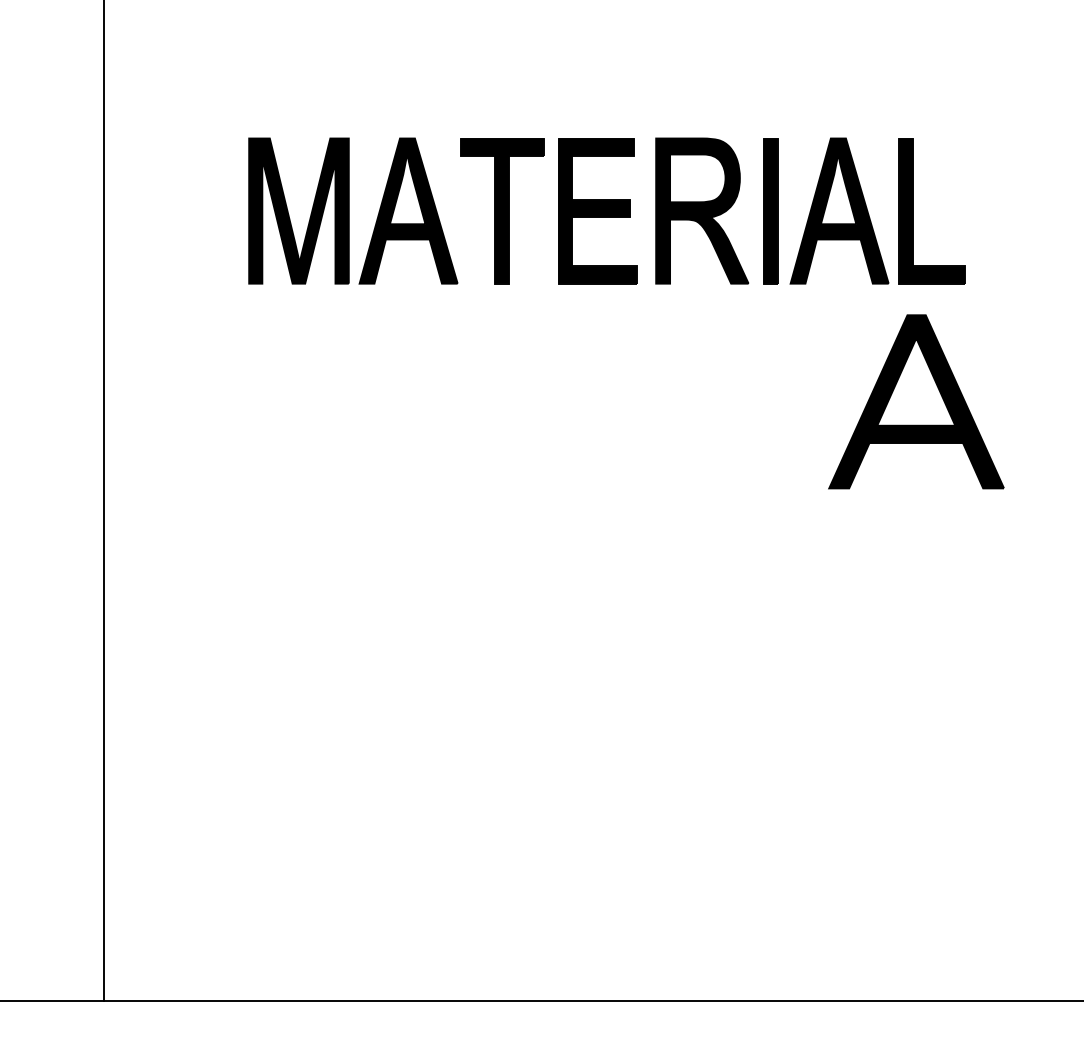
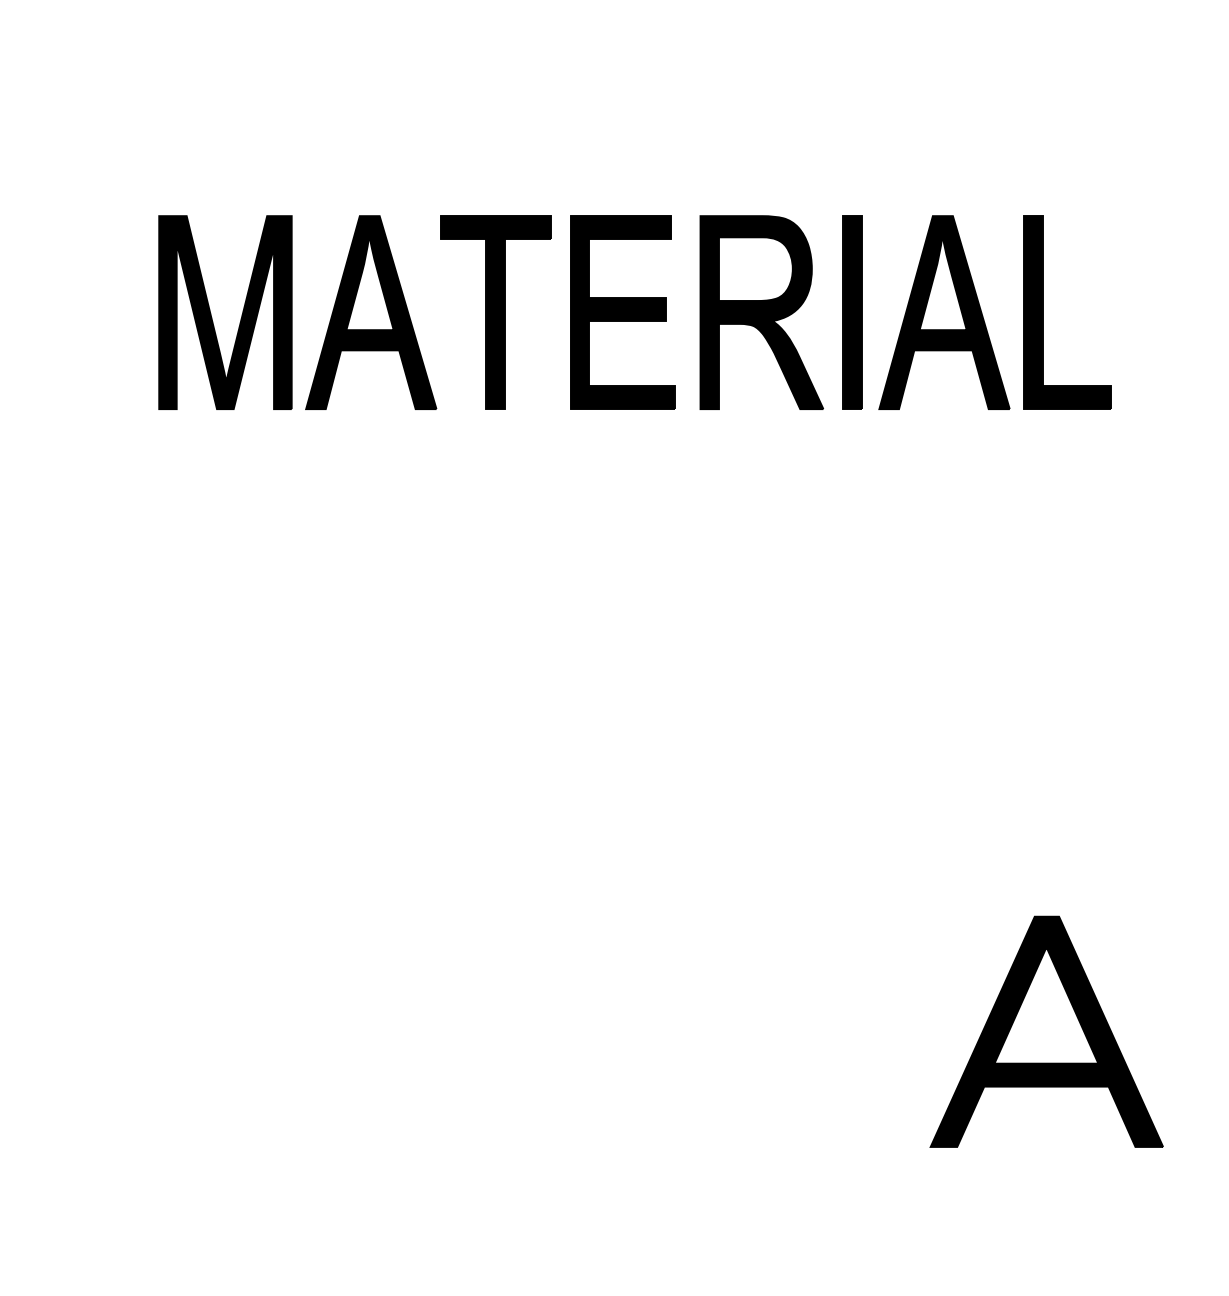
part: (916, 401) -> (1046, 1031), moved

